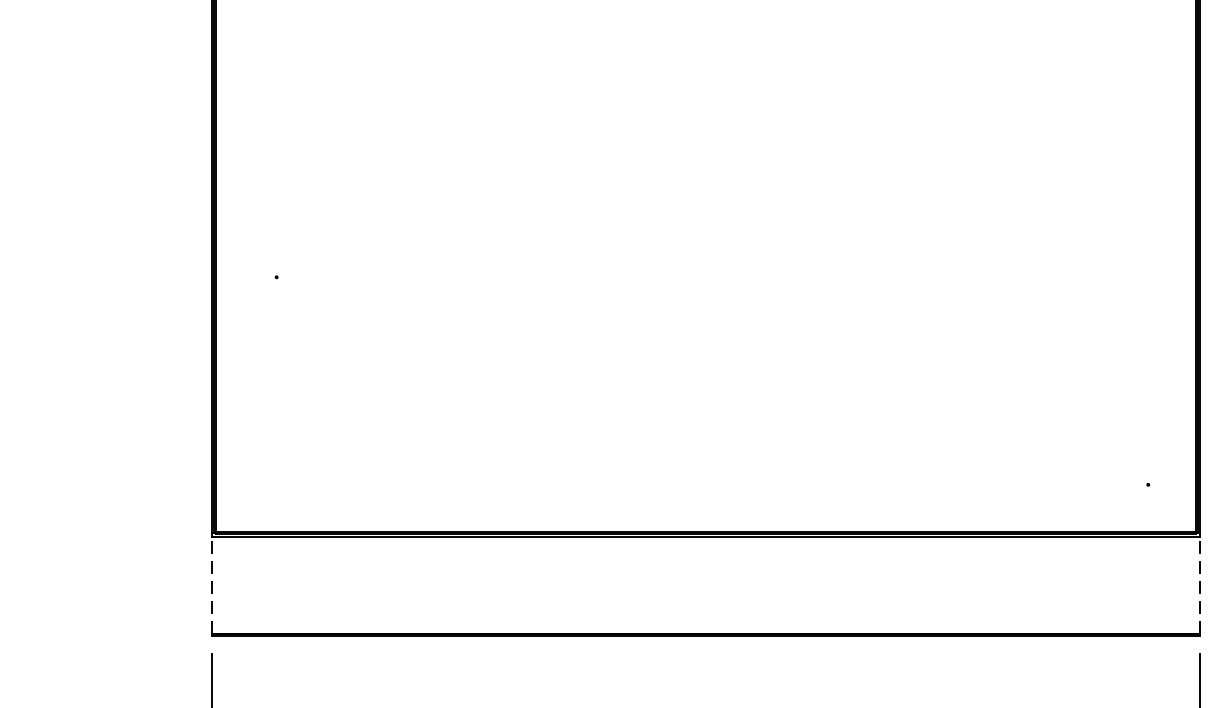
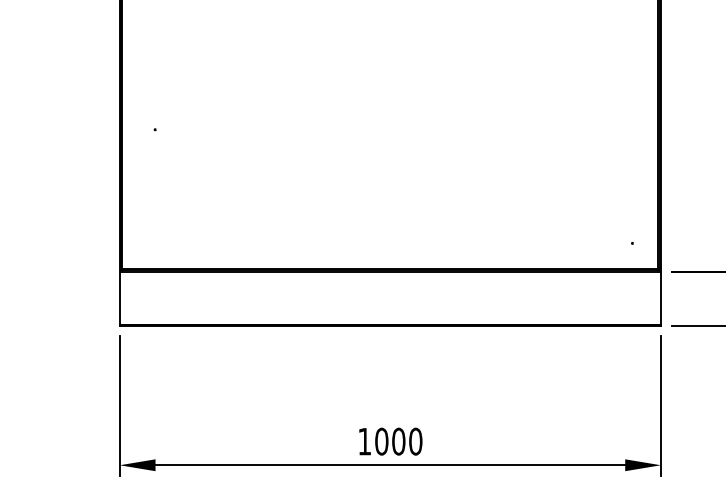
line: (211, 585) -> (119, 298), dashed -> solid
line: (1199, 585) -> (660, 298), dashed -> solid

